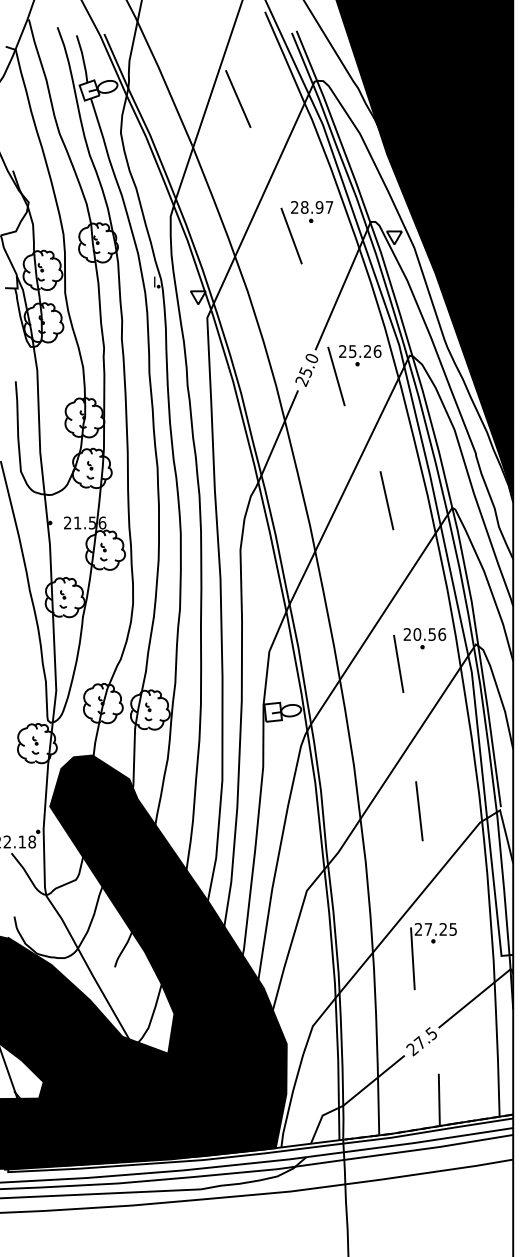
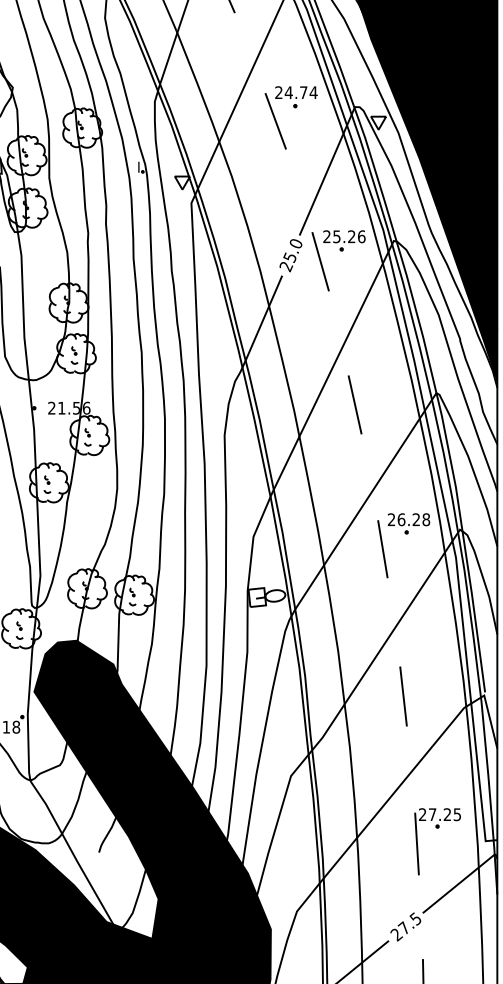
text: (316, 207) -> (300, 92), 28.97 -> 24.74
line: (386, 500) -> (354, 404), moved
text: (429, 634) -> (413, 519), 20.56 -> 26.28
part: (433, 943) -> (437, 828), moved

